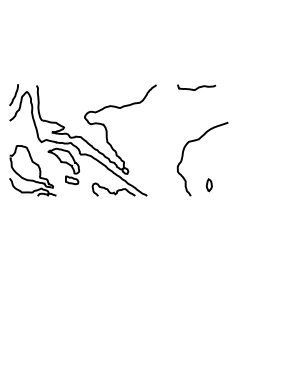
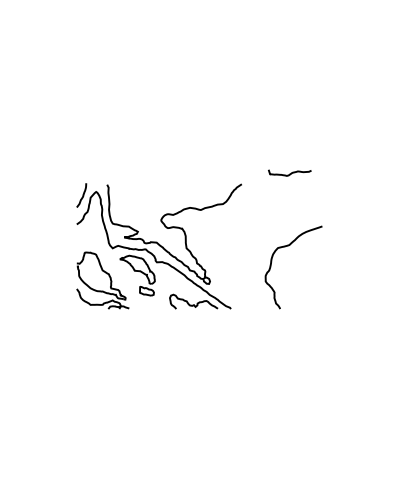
curve: (196, 87) -> (289, 173), moved
part: (208, 185) -> (300, 296), removed

